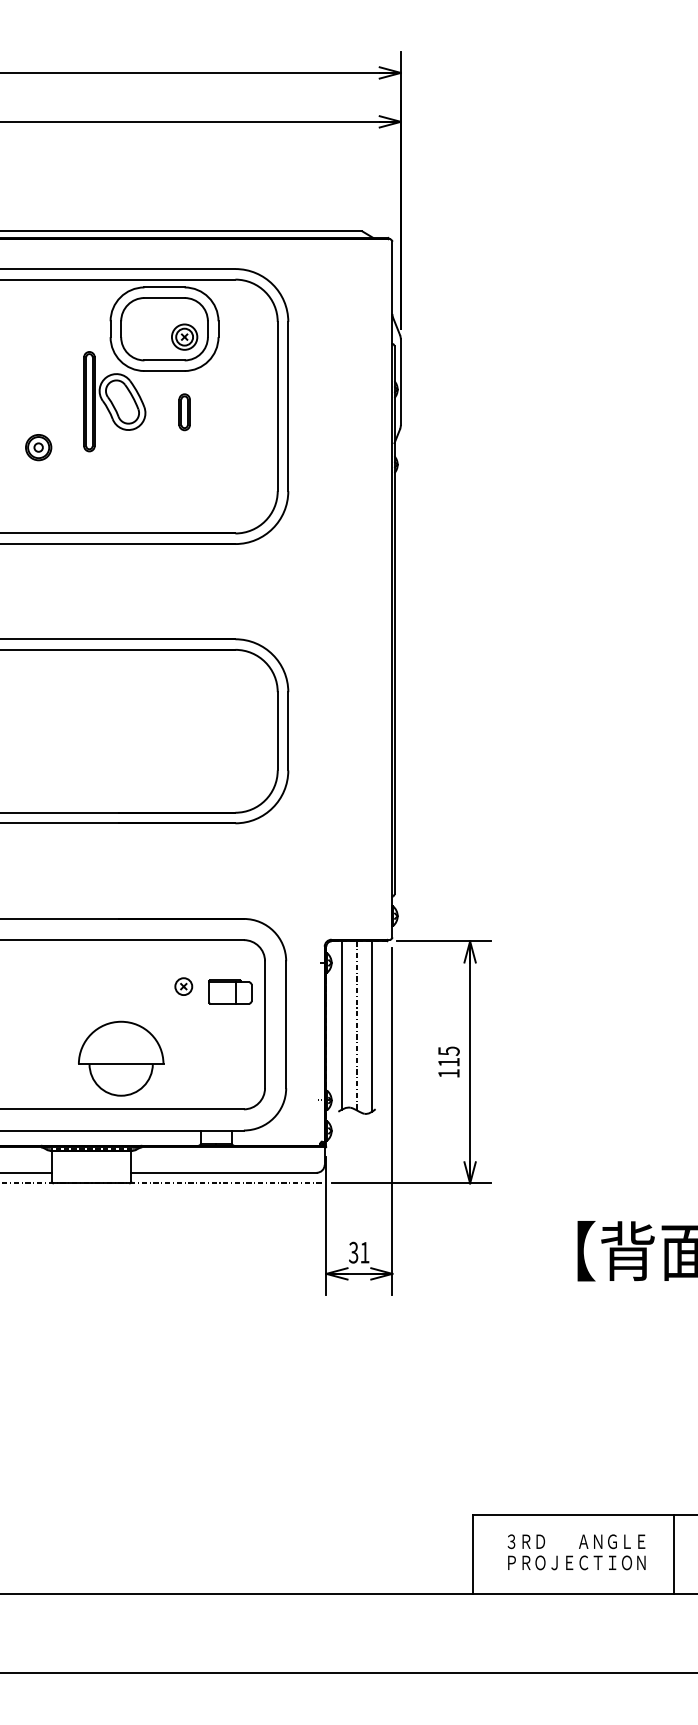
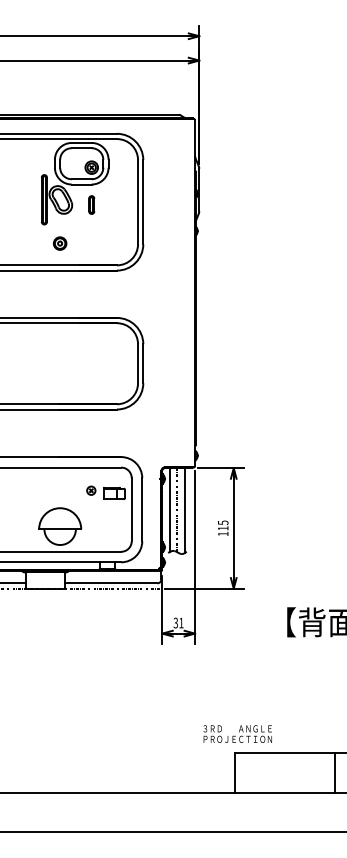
part: (39, 447) -> (60, 243), moved
text: (576, 1551) -> (237, 733), moved

